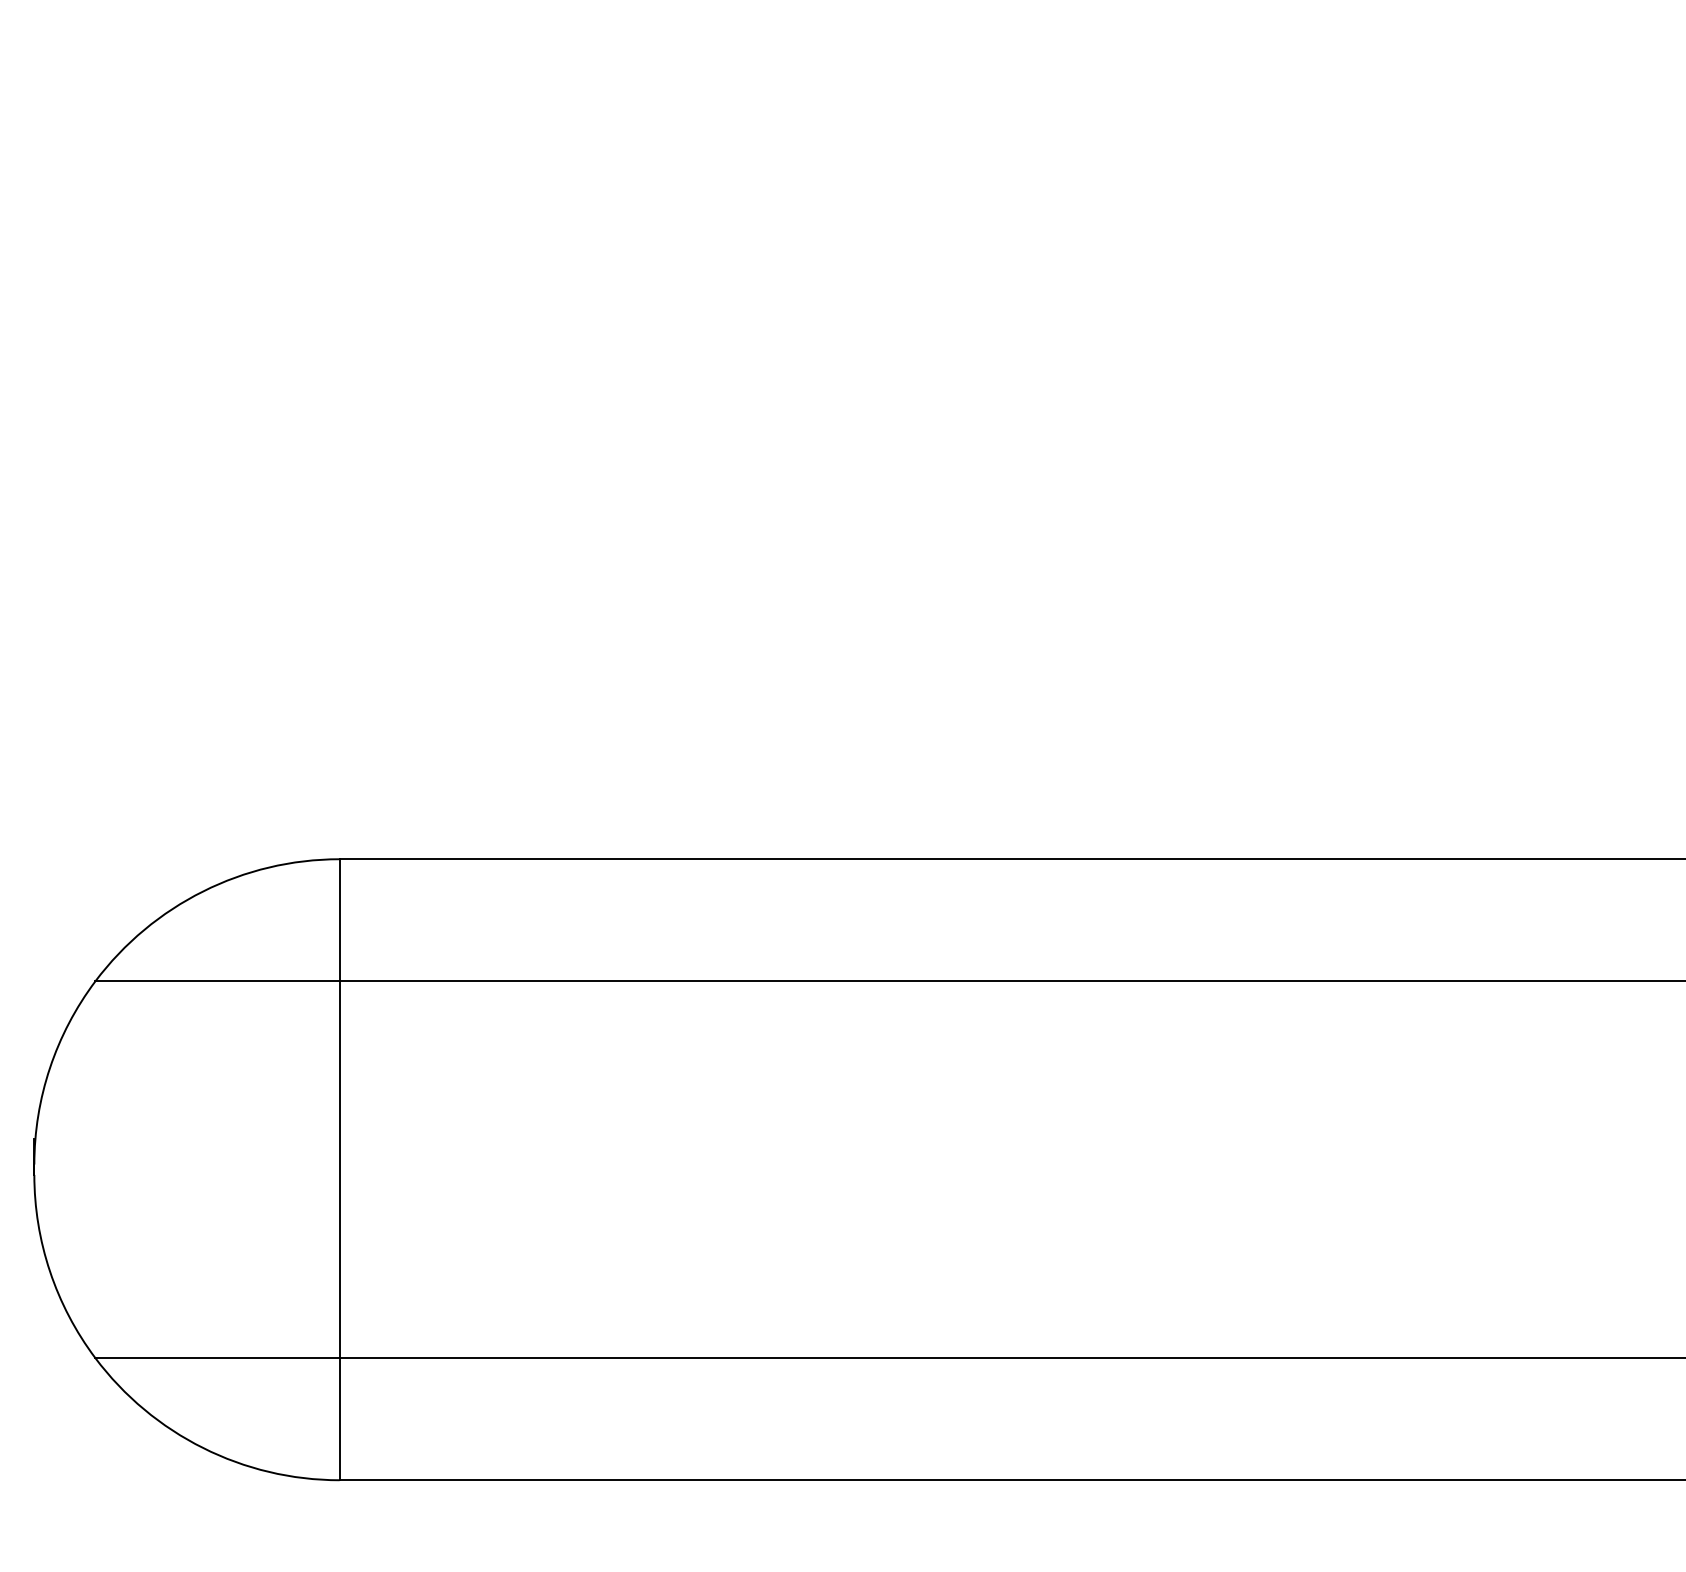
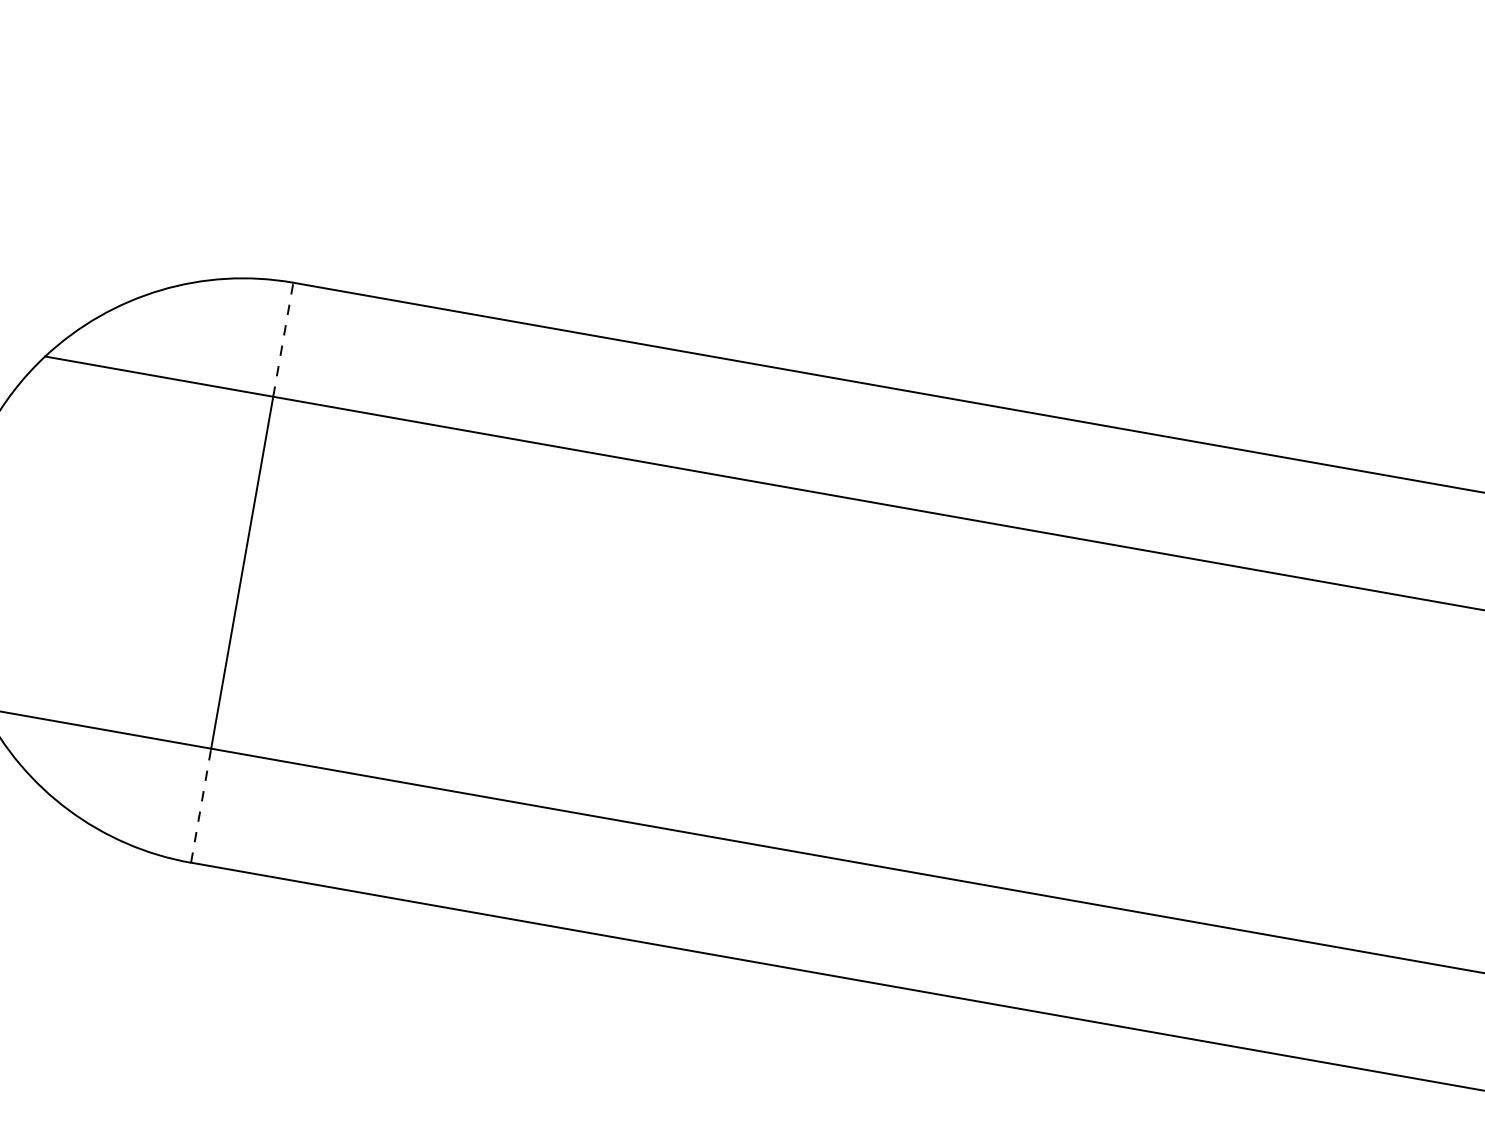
line: (339, 919) -> (283, 338), solid -> dashed
line: (339, 1418) -> (201, 805), solid -> dashed

